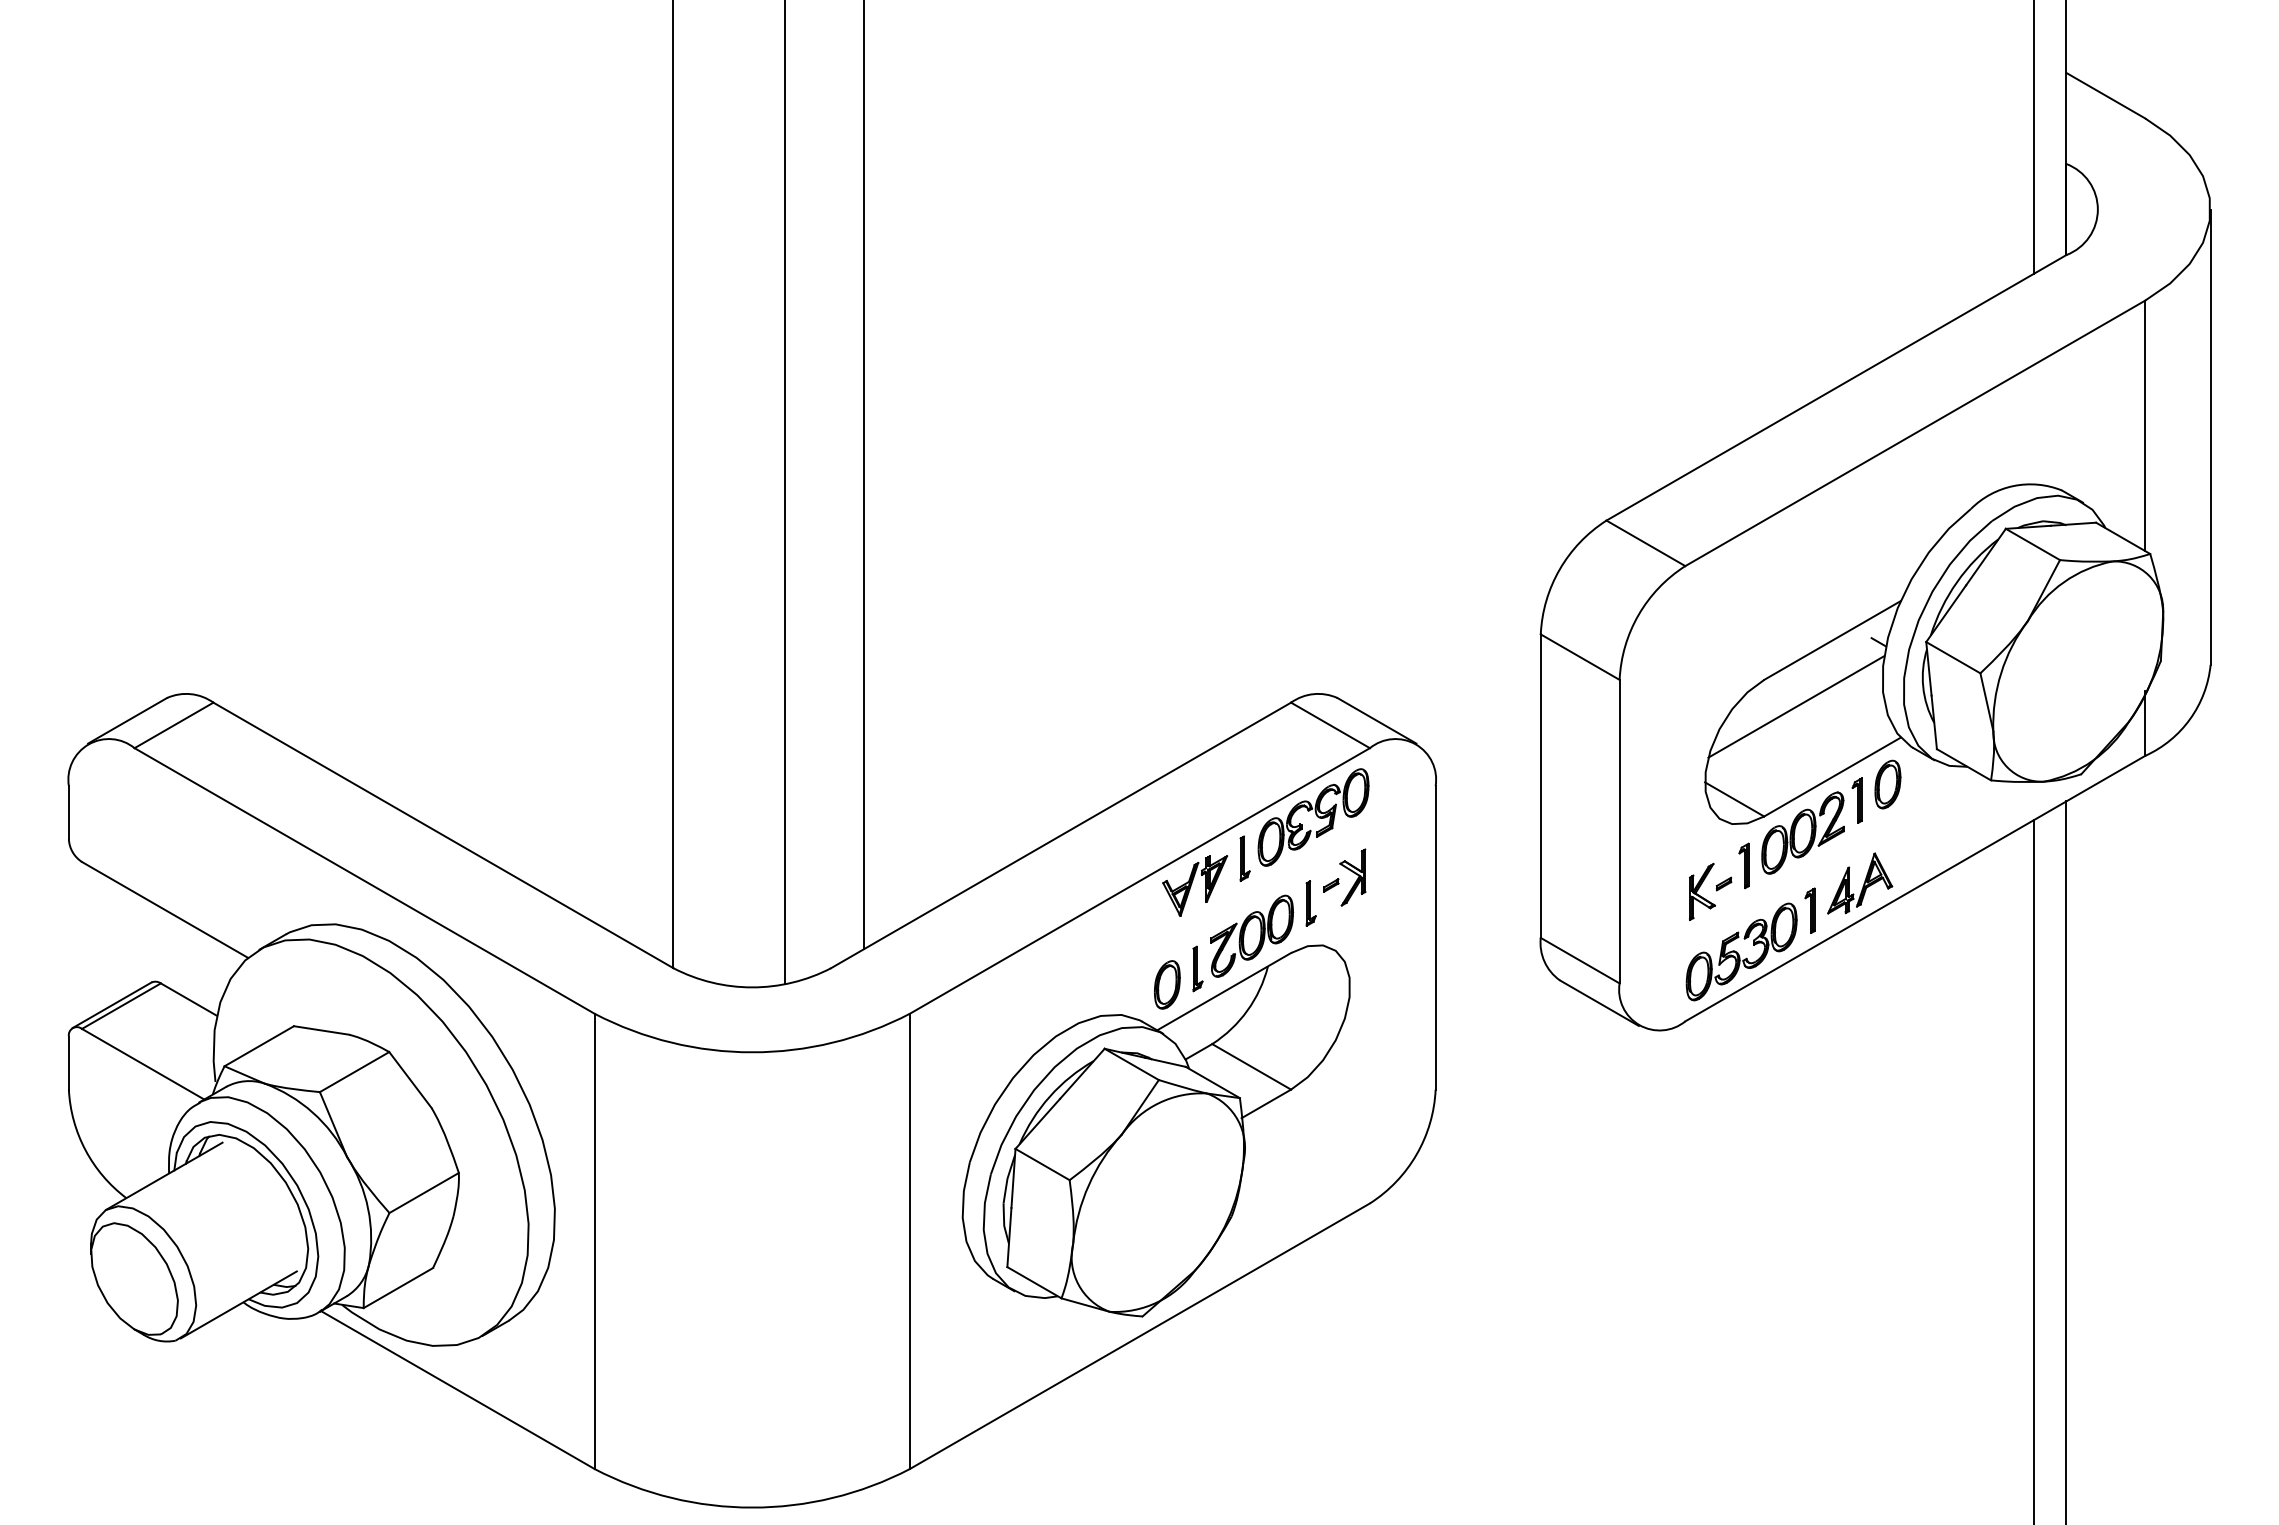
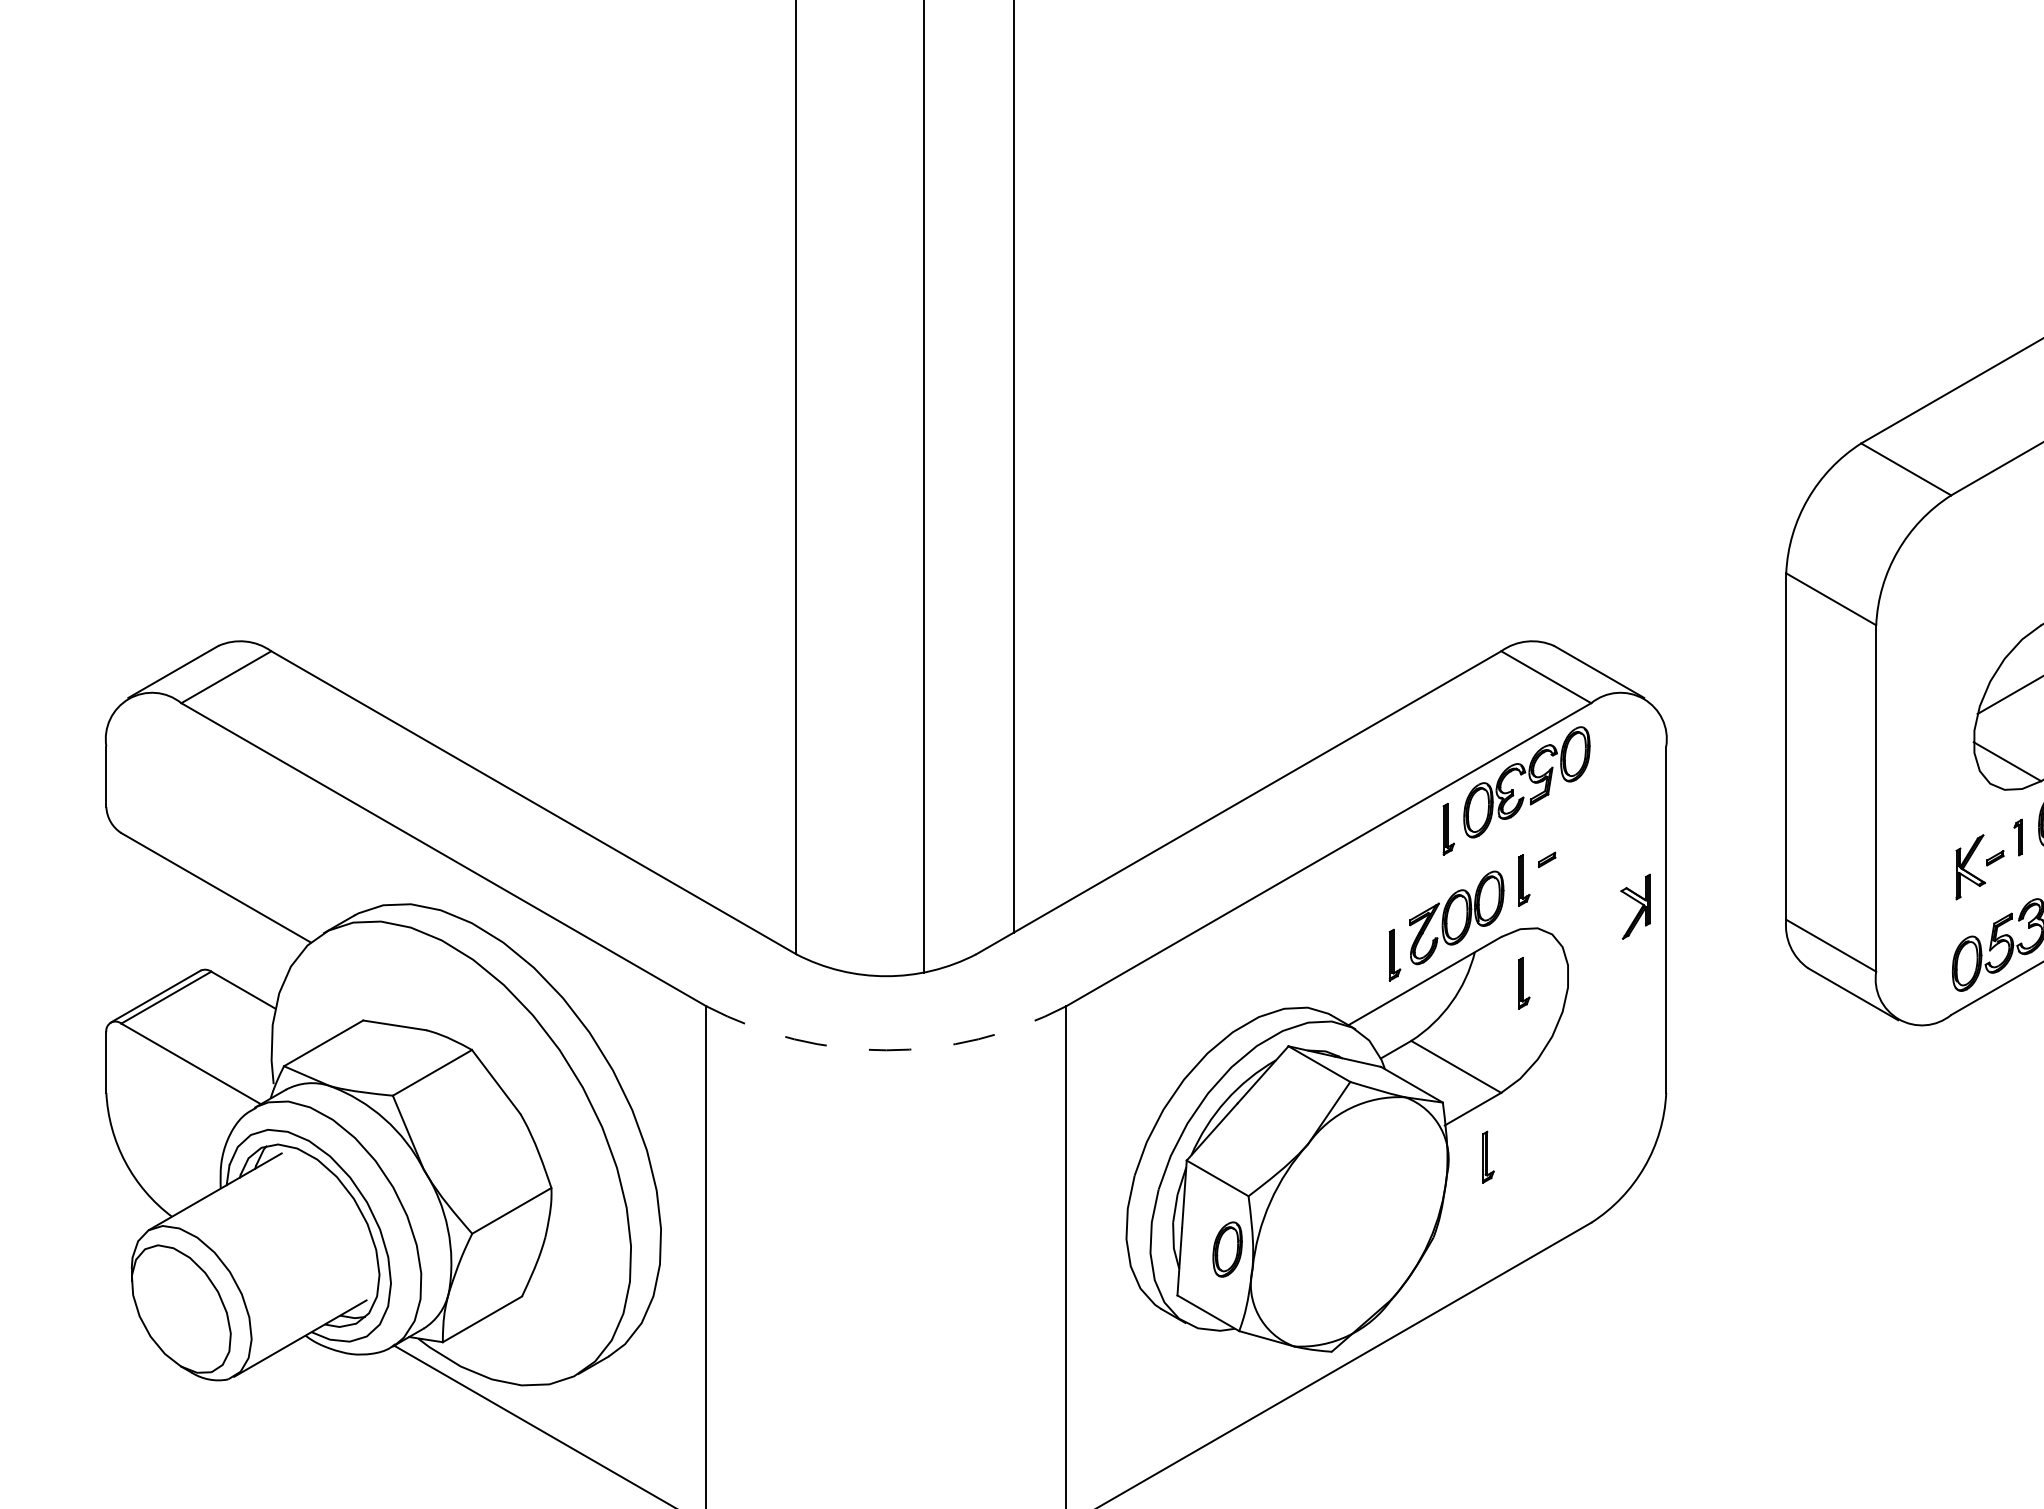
part: (1743, 865) -> (2017, 837), size x0.7
part: (1352, 877) -> (1635, 906), moved
part: (1195, 885) -> (1392, 859), removed
part: (1167, 984) -> (1227, 1249), moved
part: (1310, 993) -> (1523, 983), added
arc: (752, 1052) -> (886, 1050), solid -> dashed
part: (1279, 1145) -> (1488, 1156), added

